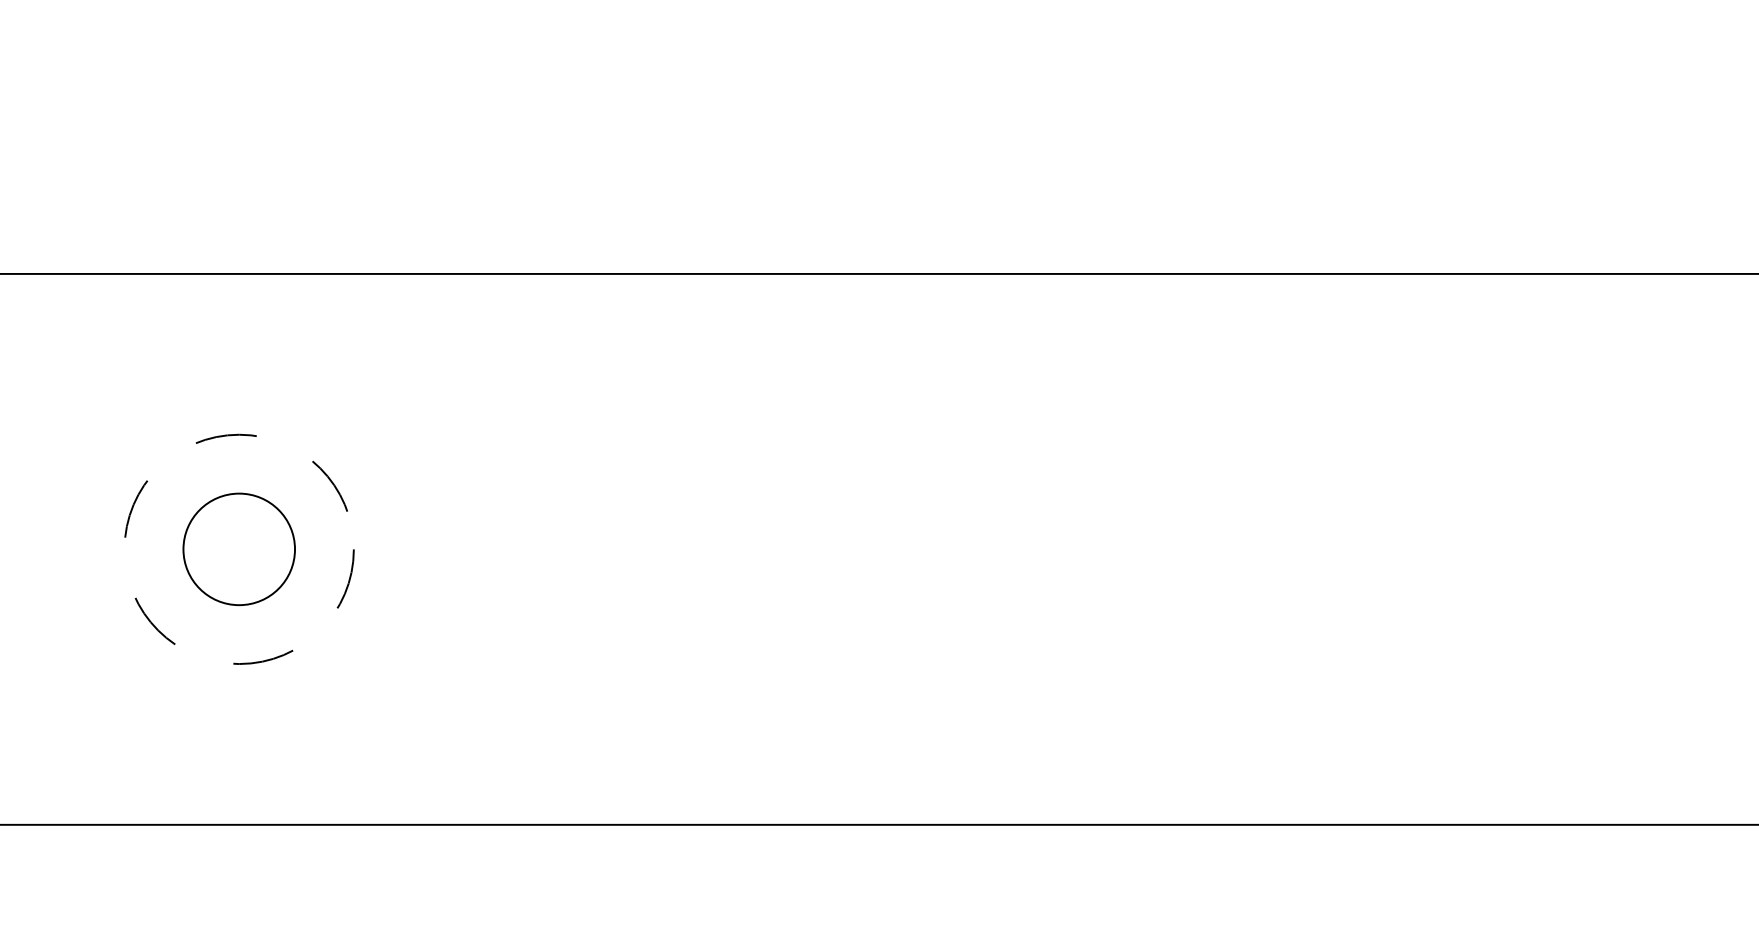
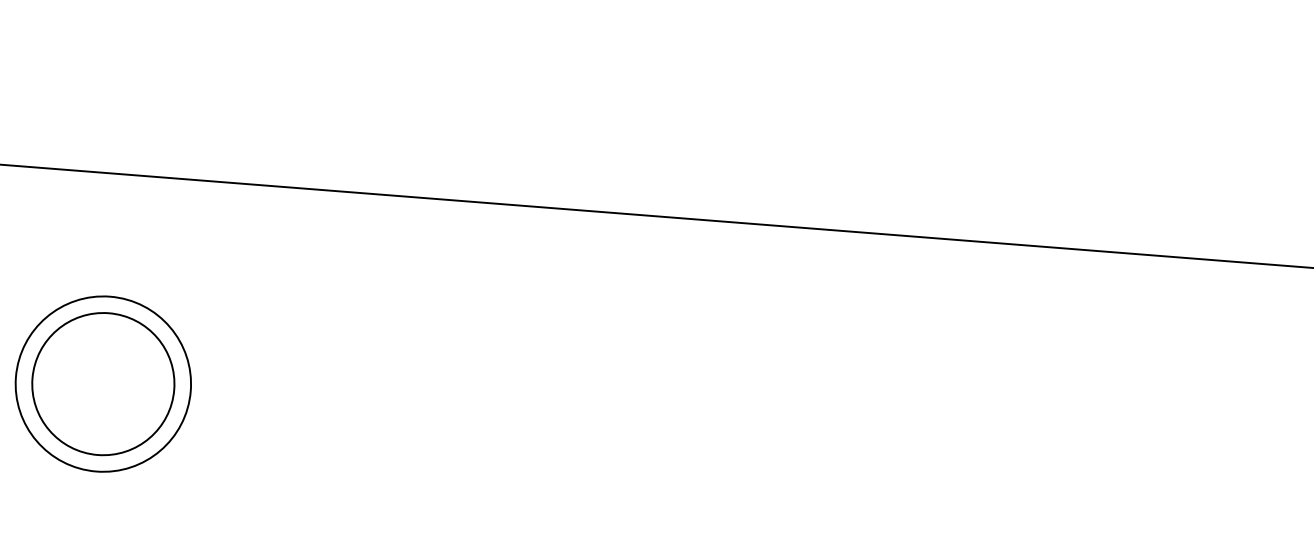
circle: (238, 549) -> (102, 384), dashed -> solid
circle: (239, 549) -> (103, 384), size x1.67

